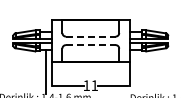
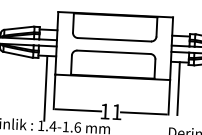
line: (90, 36) -> (114, 39), dashed -> solid
line: (90, 45) -> (113, 52), dashed -> solid
line: (135, 67) -> (177, 88), added

